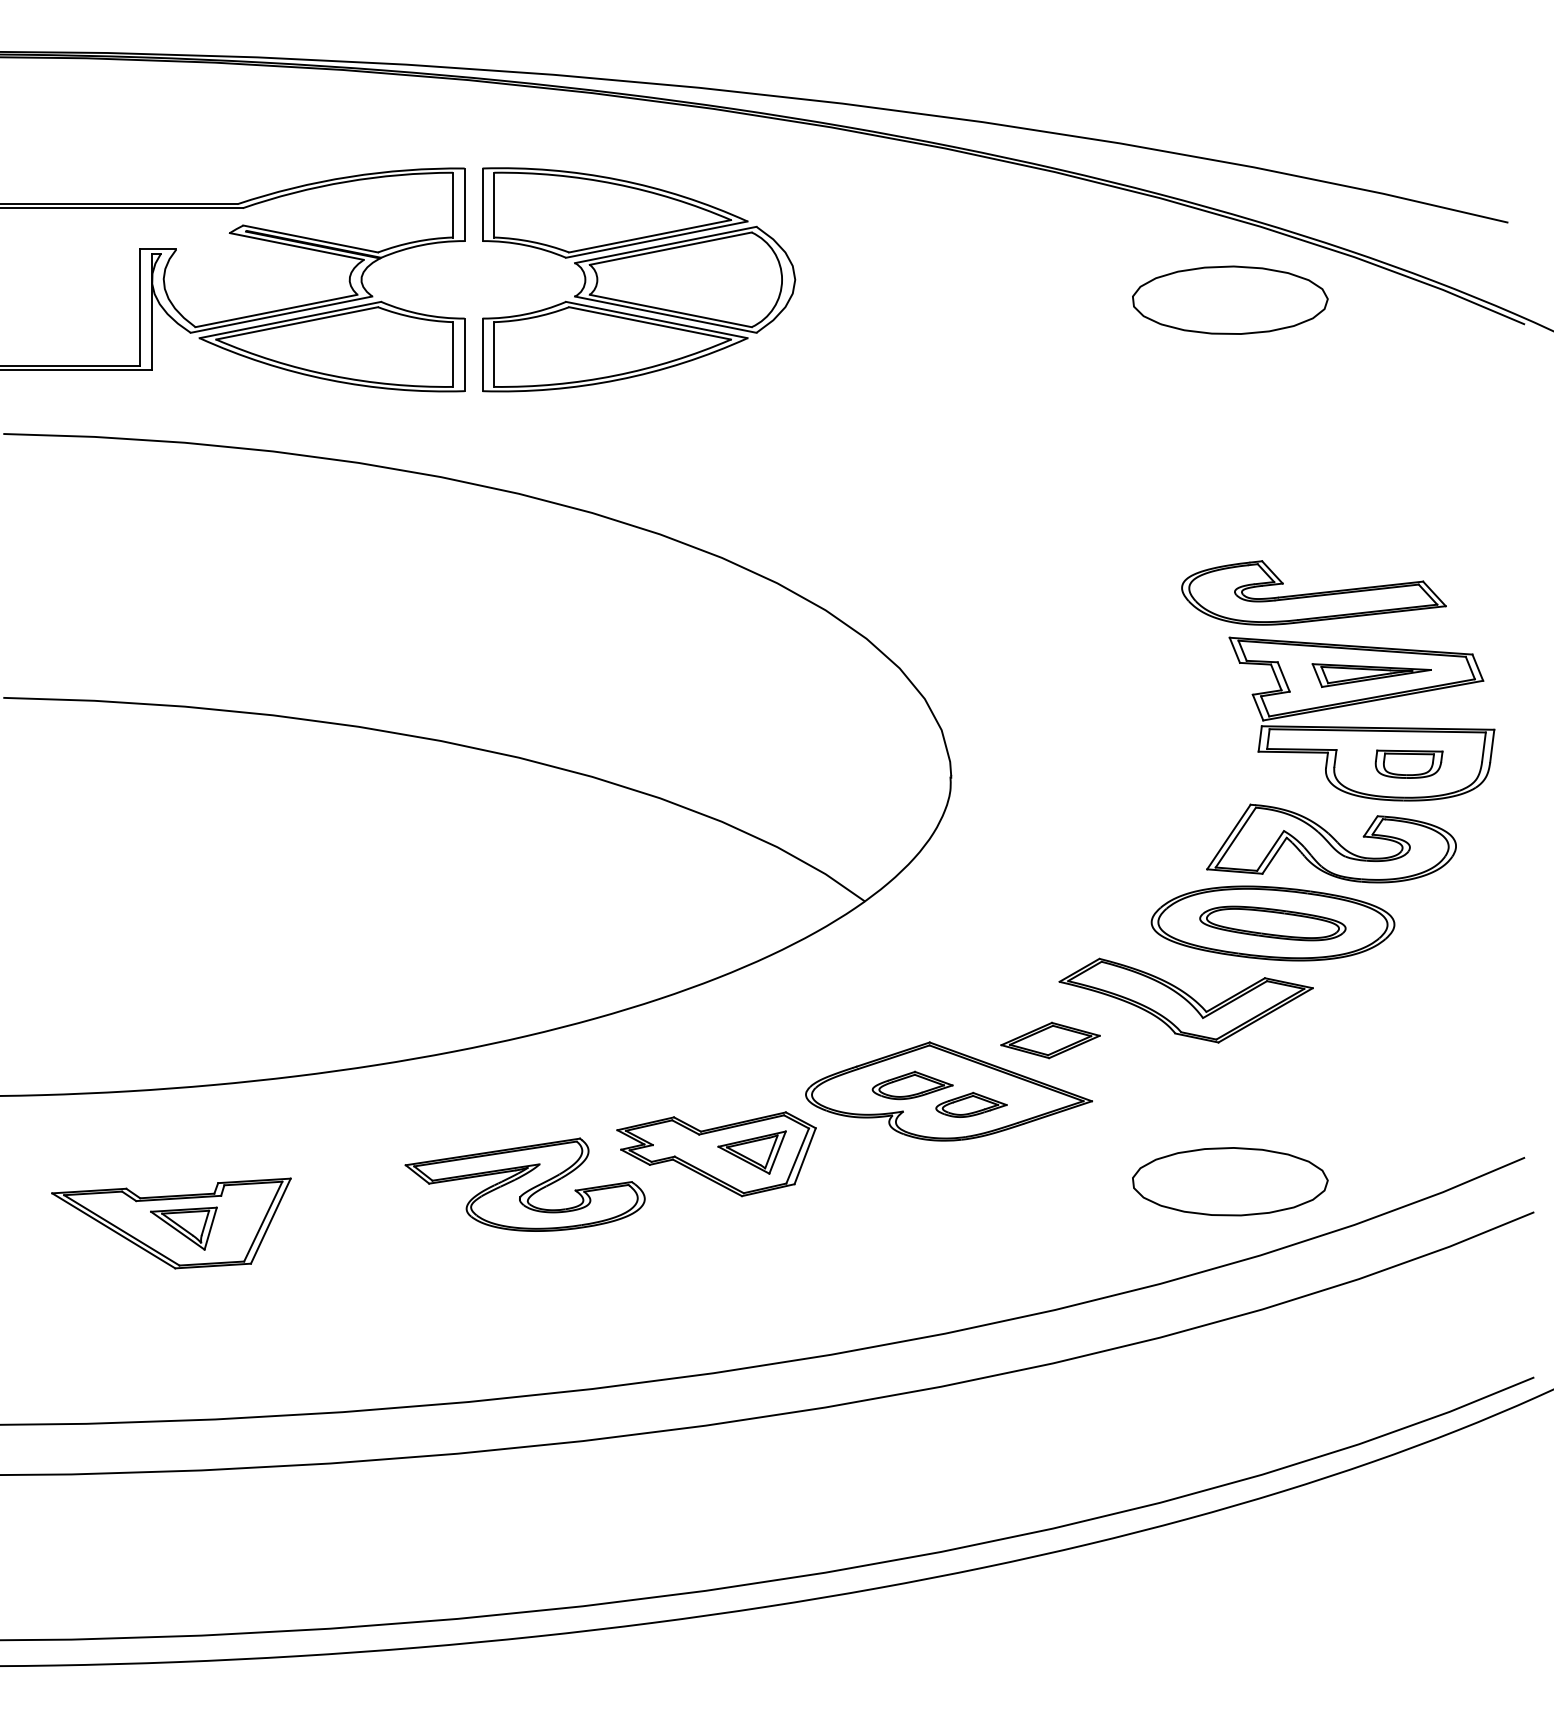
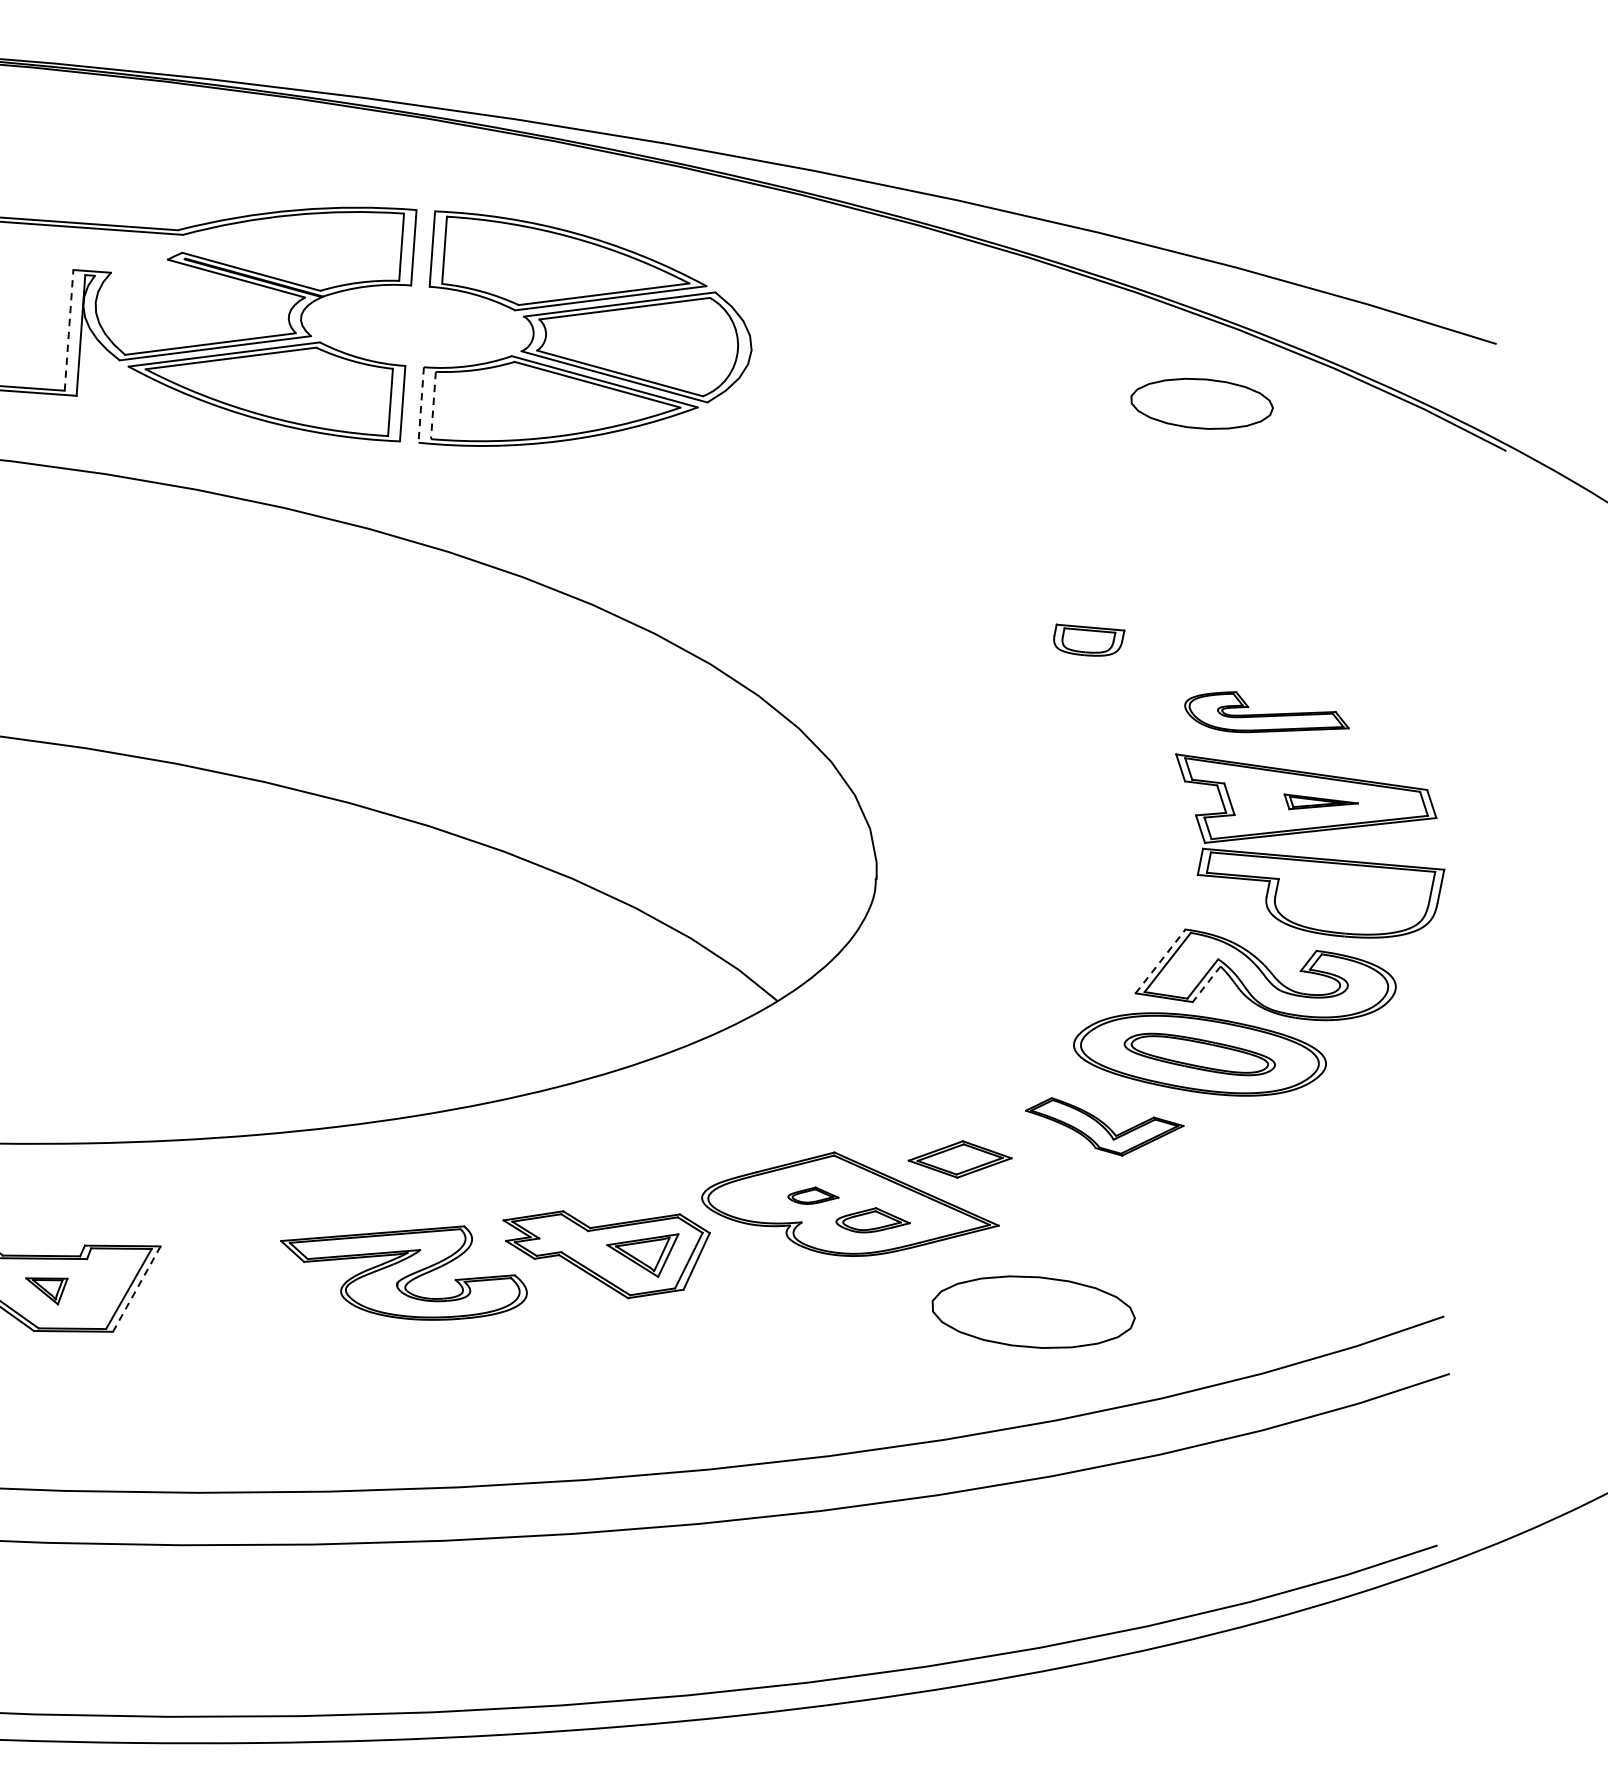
part: (1230, 299) -> (1202, 403), size x0.7
line: (140, 307) -> (69, 330), solid -> dashed
line: (482, 355) -> (421, 405), solid -> dashed
line: (494, 355) -> (433, 406), solid -> dashed
part: (1313, 592) -> (1266, 713), size x0.6
part: (1371, 675) -> (1320, 804), size x0.6
part: (1408, 763) -> (1088, 640), moved
line: (1228, 837) -> (1160, 961), solid -> dashed
line: (1274, 855) -> (1206, 983), solid -> dashed
part: (1185, 1000) -> (1103, 1127), size x0.6
part: (912, 1085) -> (813, 1195), size x0.6
part: (1230, 1181) -> (1033, 1311), moved
line: (270, 1221) -> (136, 1289), solid -> dashed
part: (183, 1228) -> (45, 1290), size x0.6

